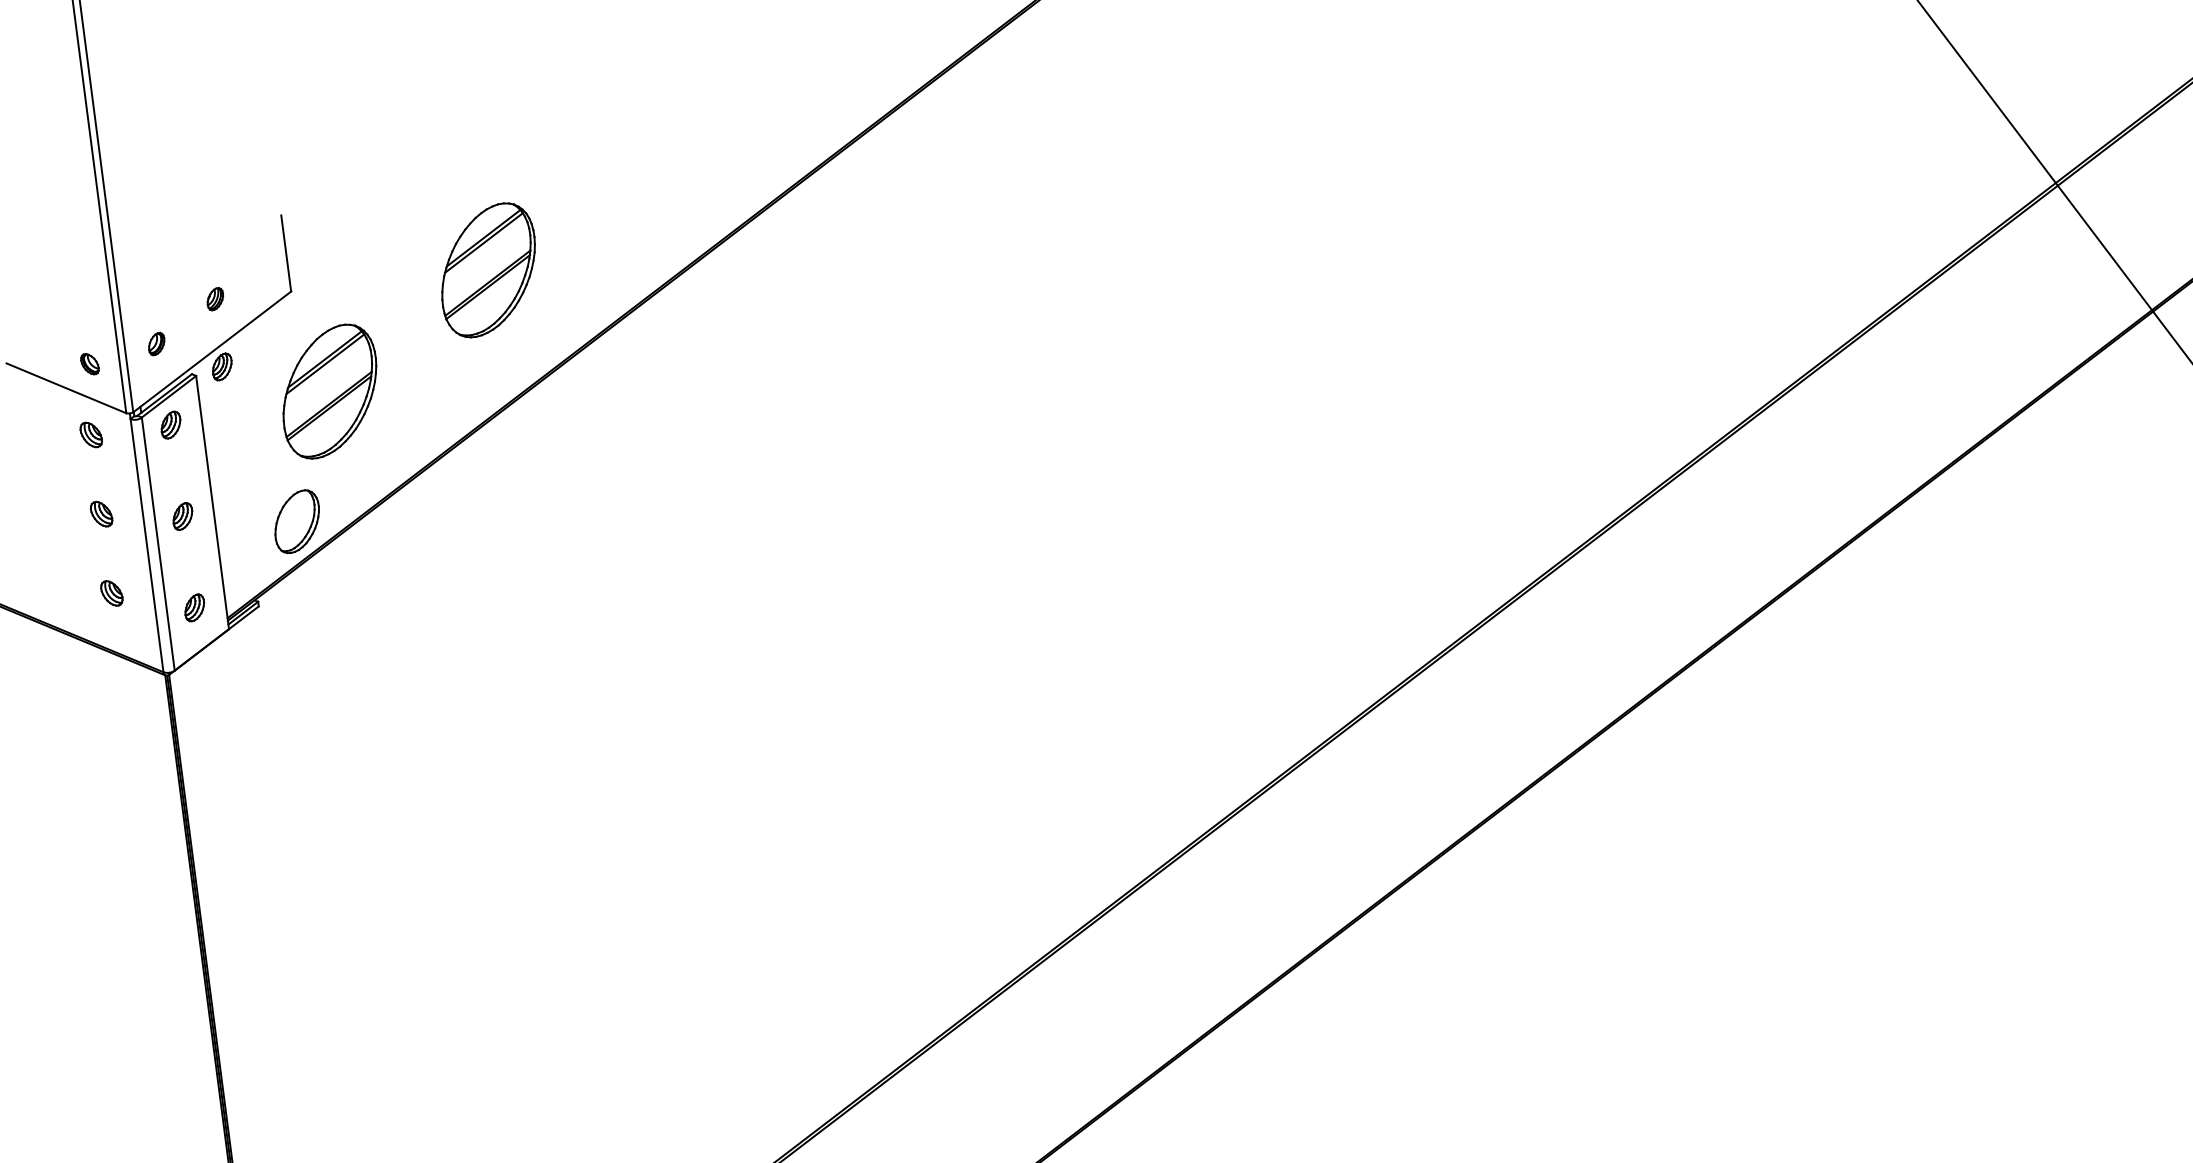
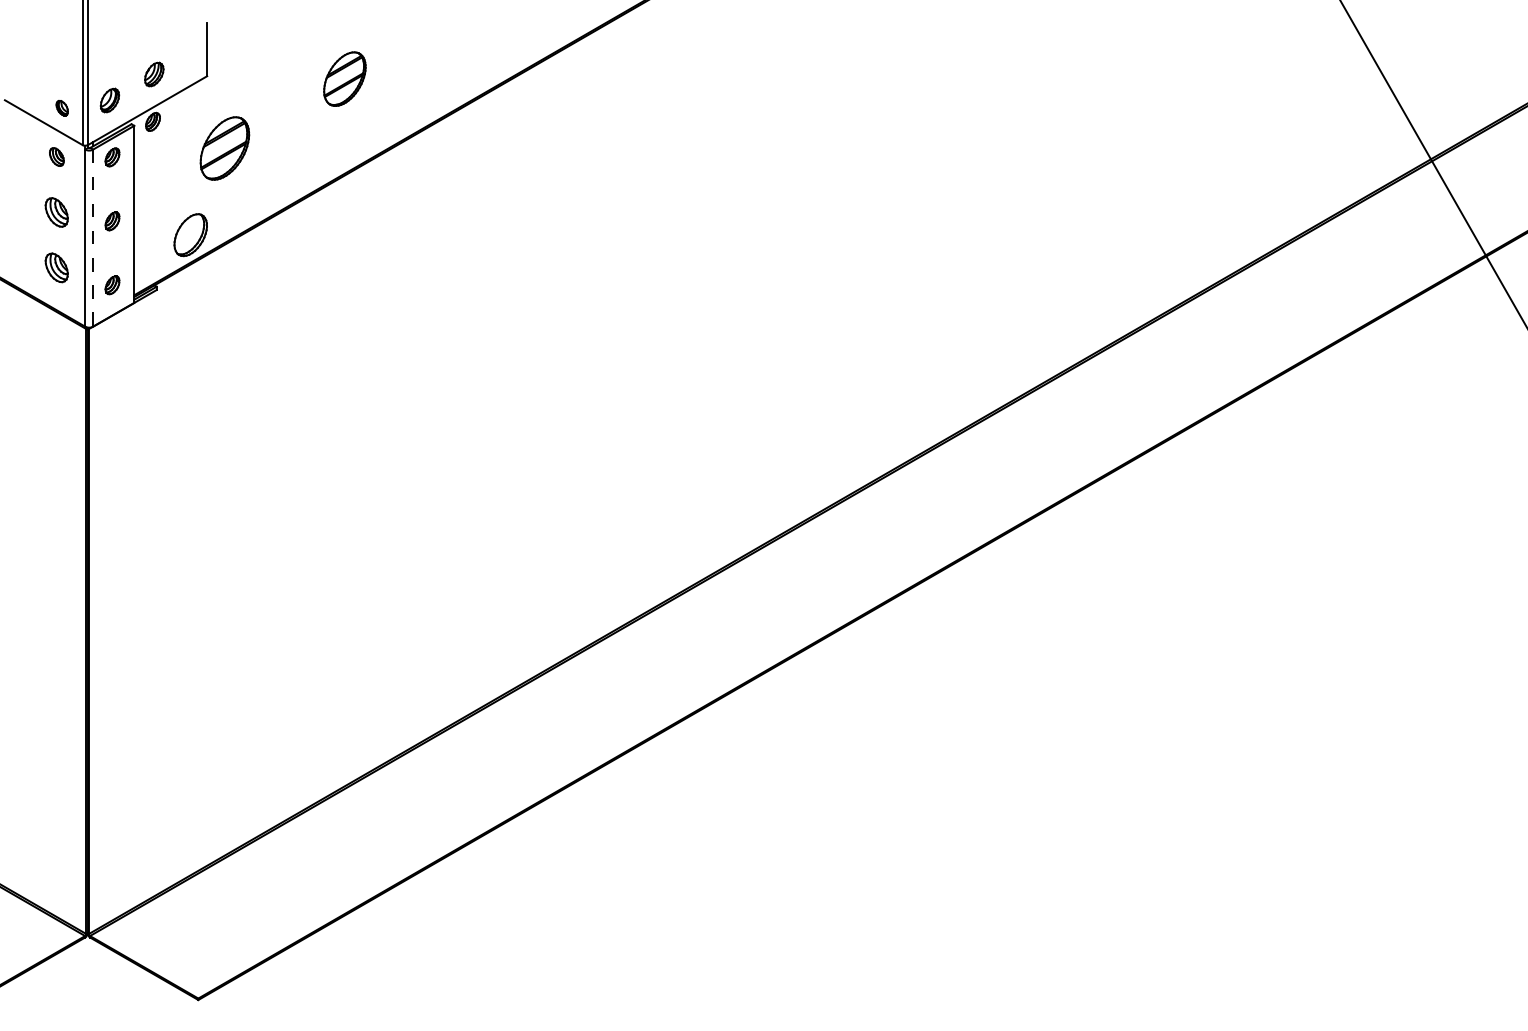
part: (487, 269) -> (344, 78), size x0.6
part: (215, 298) -> (154, 74), size x1.6
part: (155, 342) -> (109, 99), size x1.6
part: (329, 391) -> (224, 148), size x0.7
part: (101, 514) -> (56, 212), size x1.6
line: (158, 544) -> (93, 238), solid -> dashed
part: (111, 592) -> (56, 267), size x1.6

